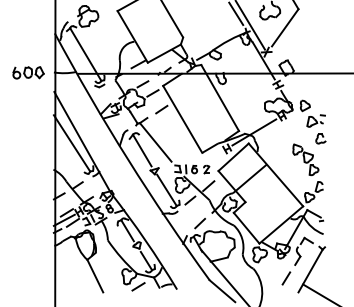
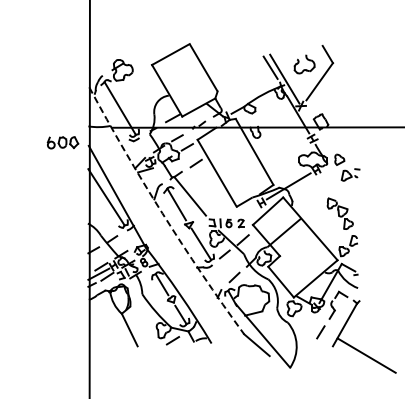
part: (28, 72) -> (62, 142), moved
part: (320, 138) -> (354, 192), removed
arc: (128, 159) -> (162, 213), solid -> dashed

